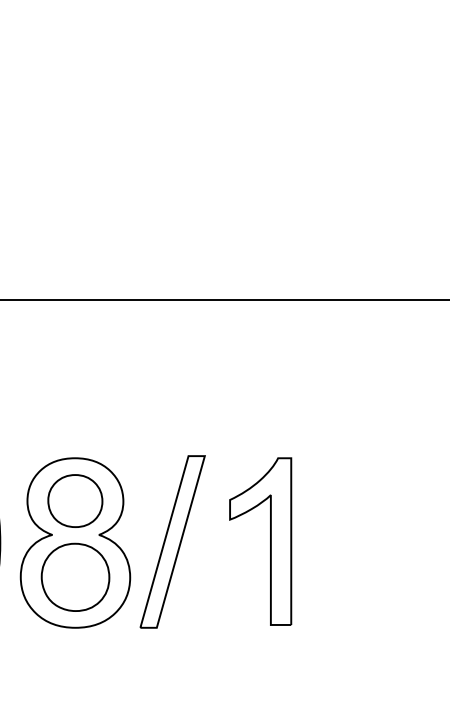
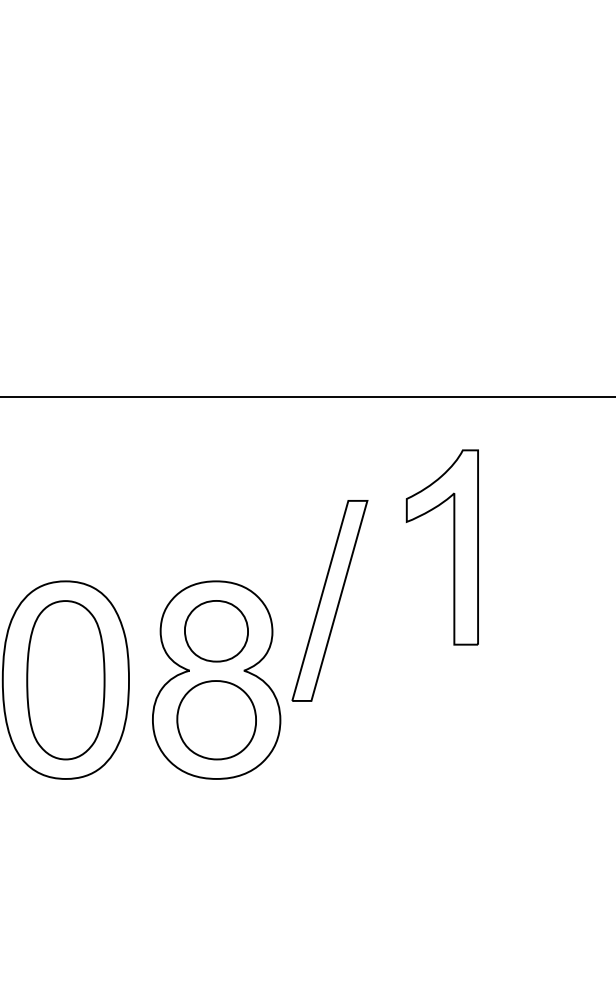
part: (172, 541) -> (329, 600), moved
part: (270, 541) -> (453, 547), moved

